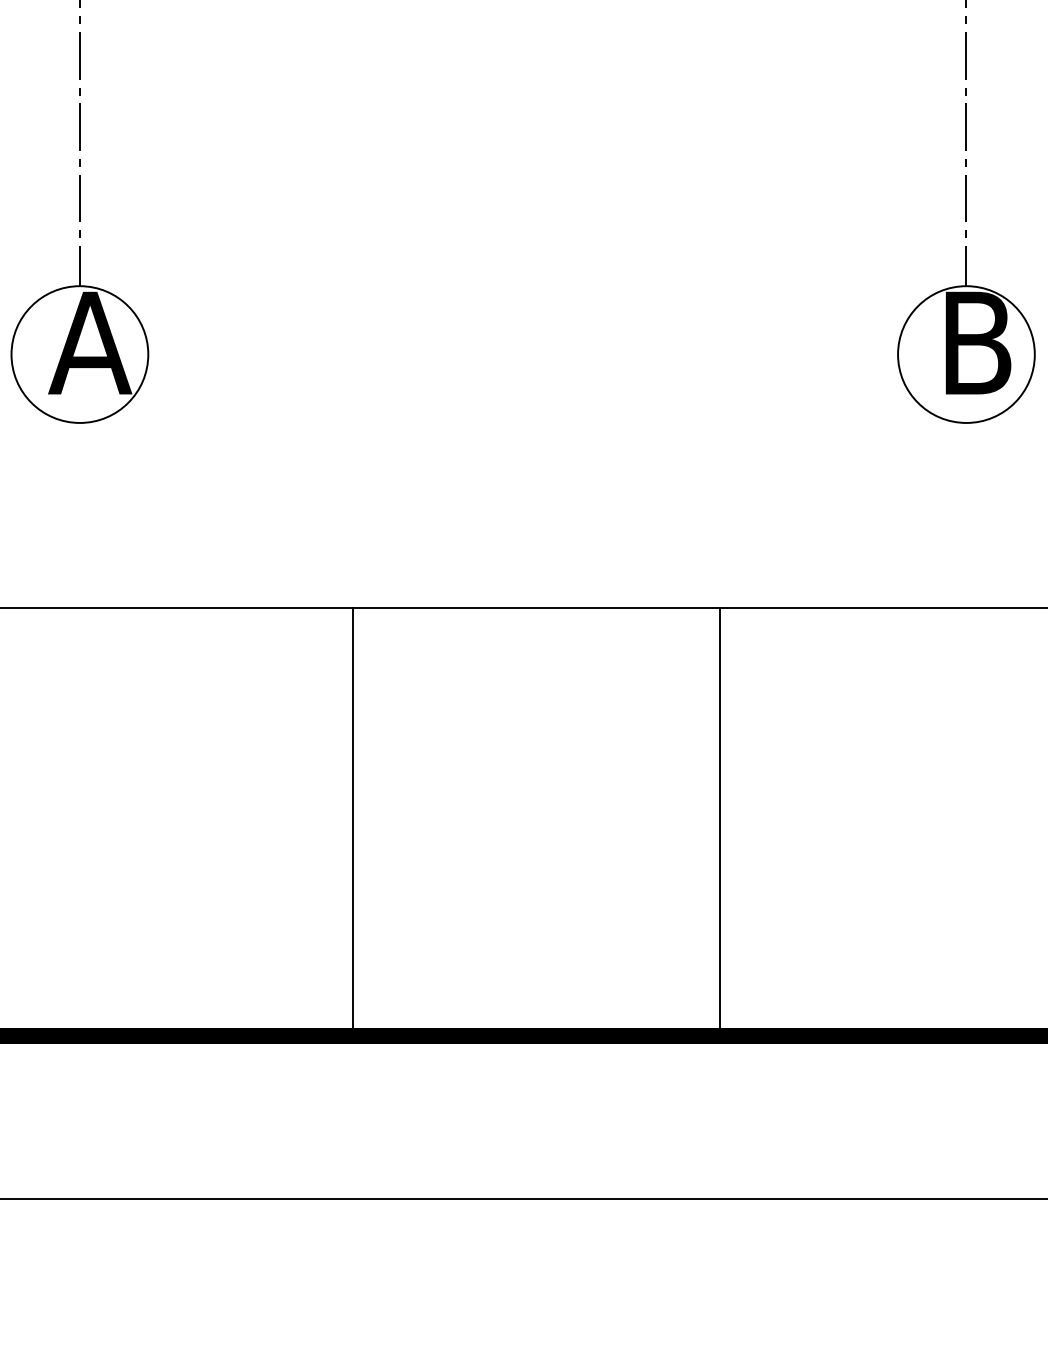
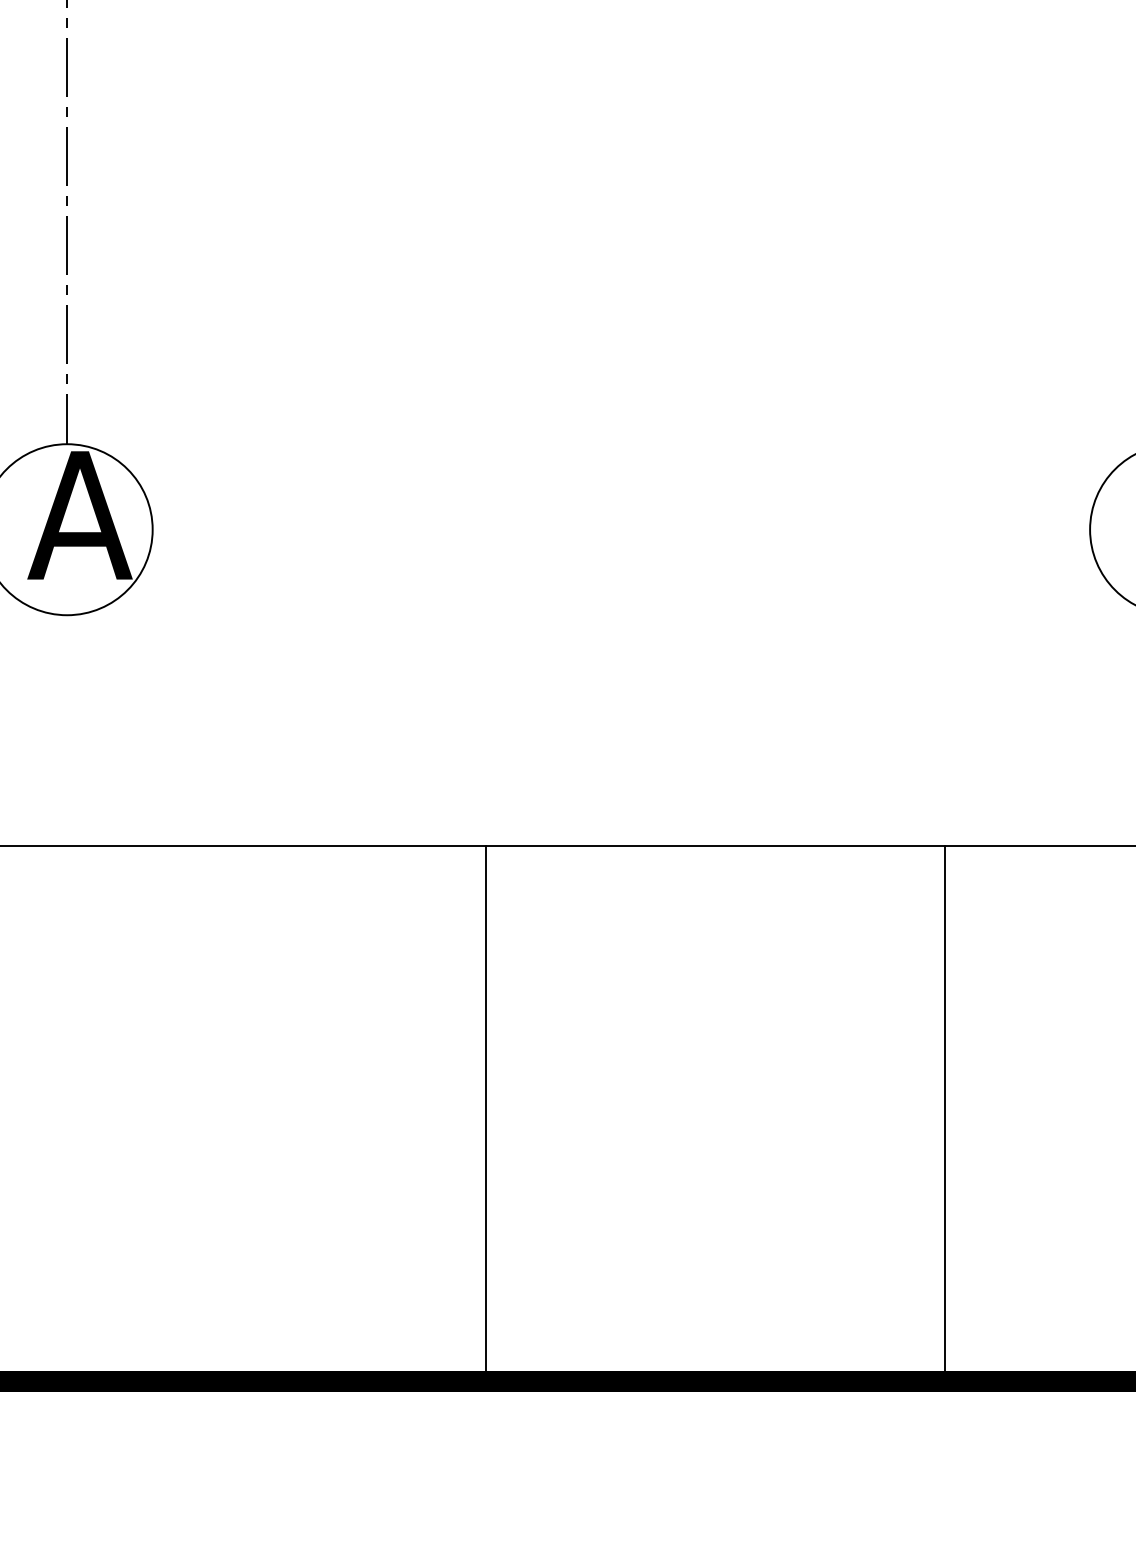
line: (352, 821) -> (485, 1113), moved
line: (719, 821) -> (944, 1113), moved

